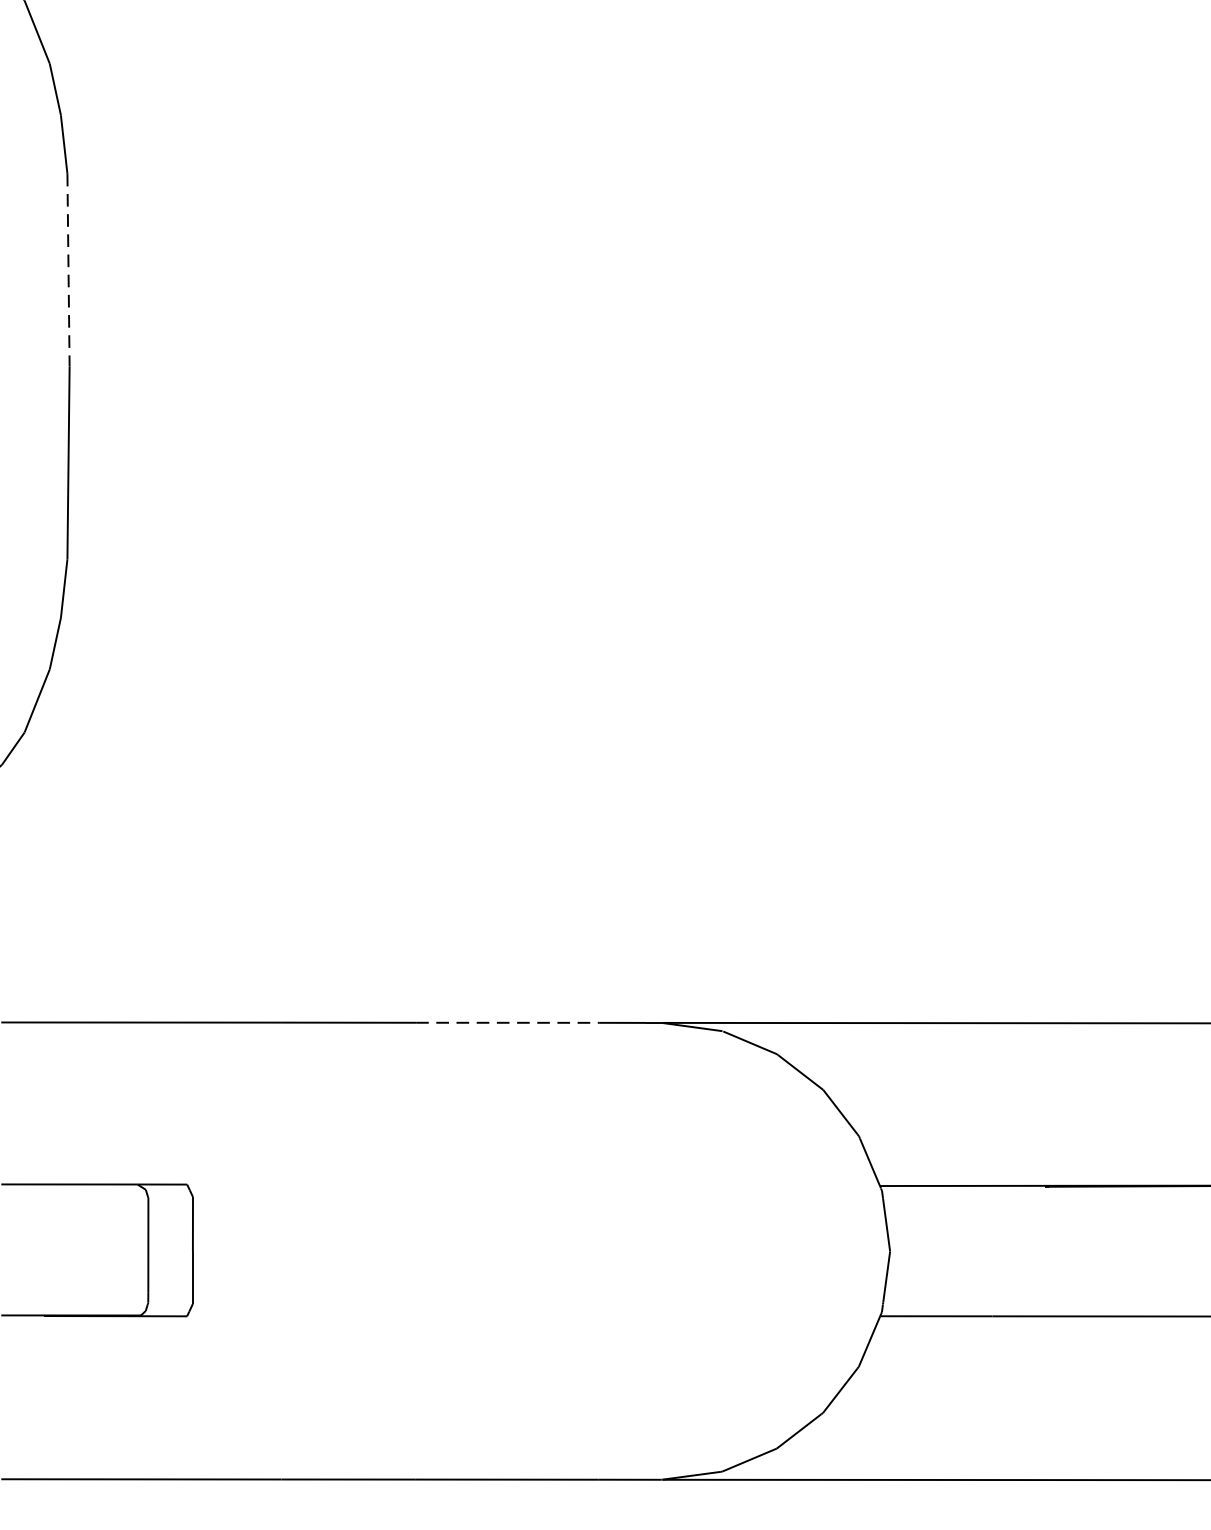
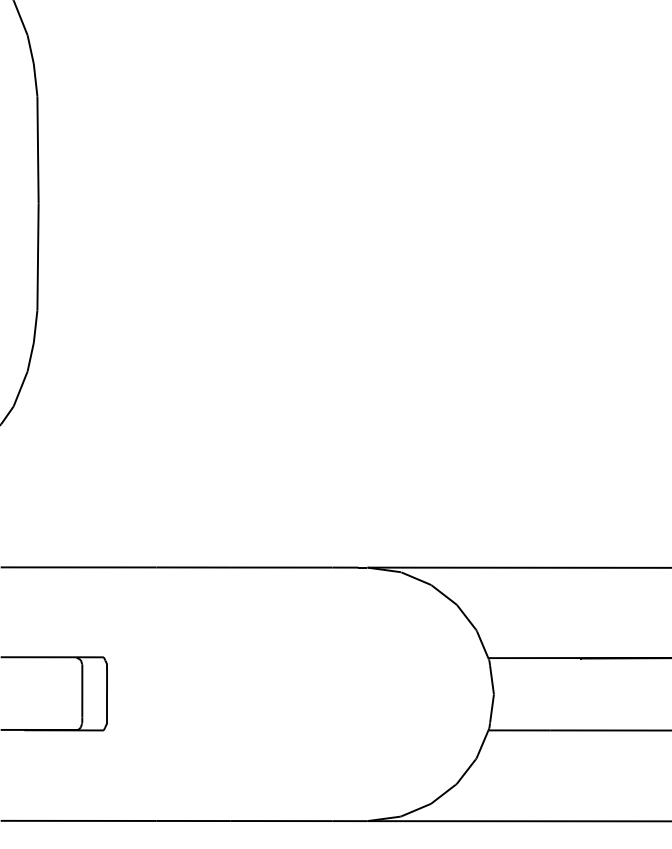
line: (69, 271) -> (38, 150), dashed -> solid
line: (507, 1022) -> (281, 567), dashed -> solid

